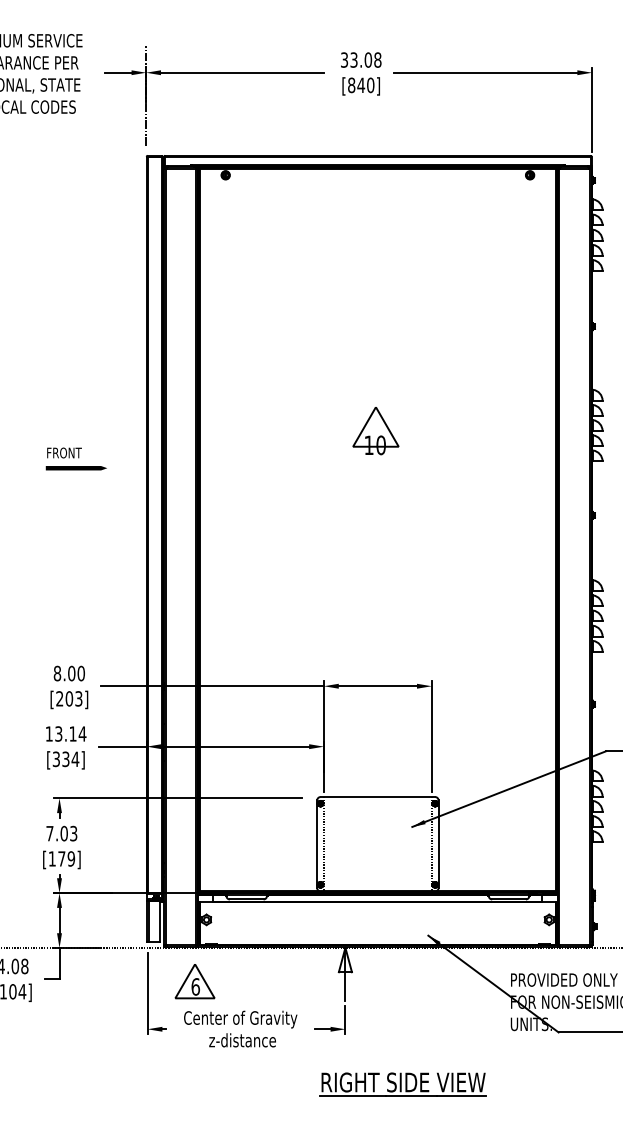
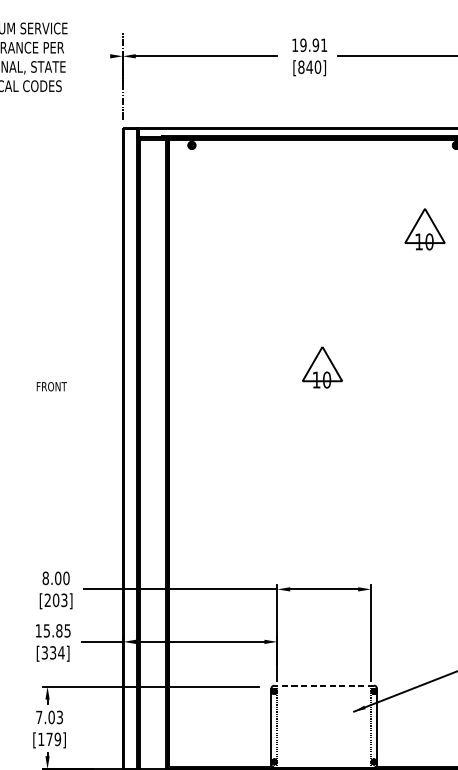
text: (361, 59) -> (309, 44), 33.08 -> 19.91
line: (118, 72) -> (98, 56), removed
part: (493, 272) -> (424, 229), added
line: (75, 468) -> (61, 400), removed
text: (70, 733) -> (57, 630), 13.14 -> 15.85
line: (377, 797) -> (323, 686), solid -> dashed

